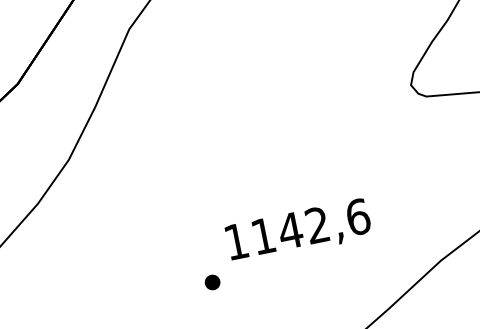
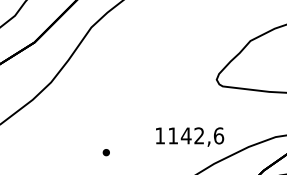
text: (299, 230) -> (190, 136), moved

